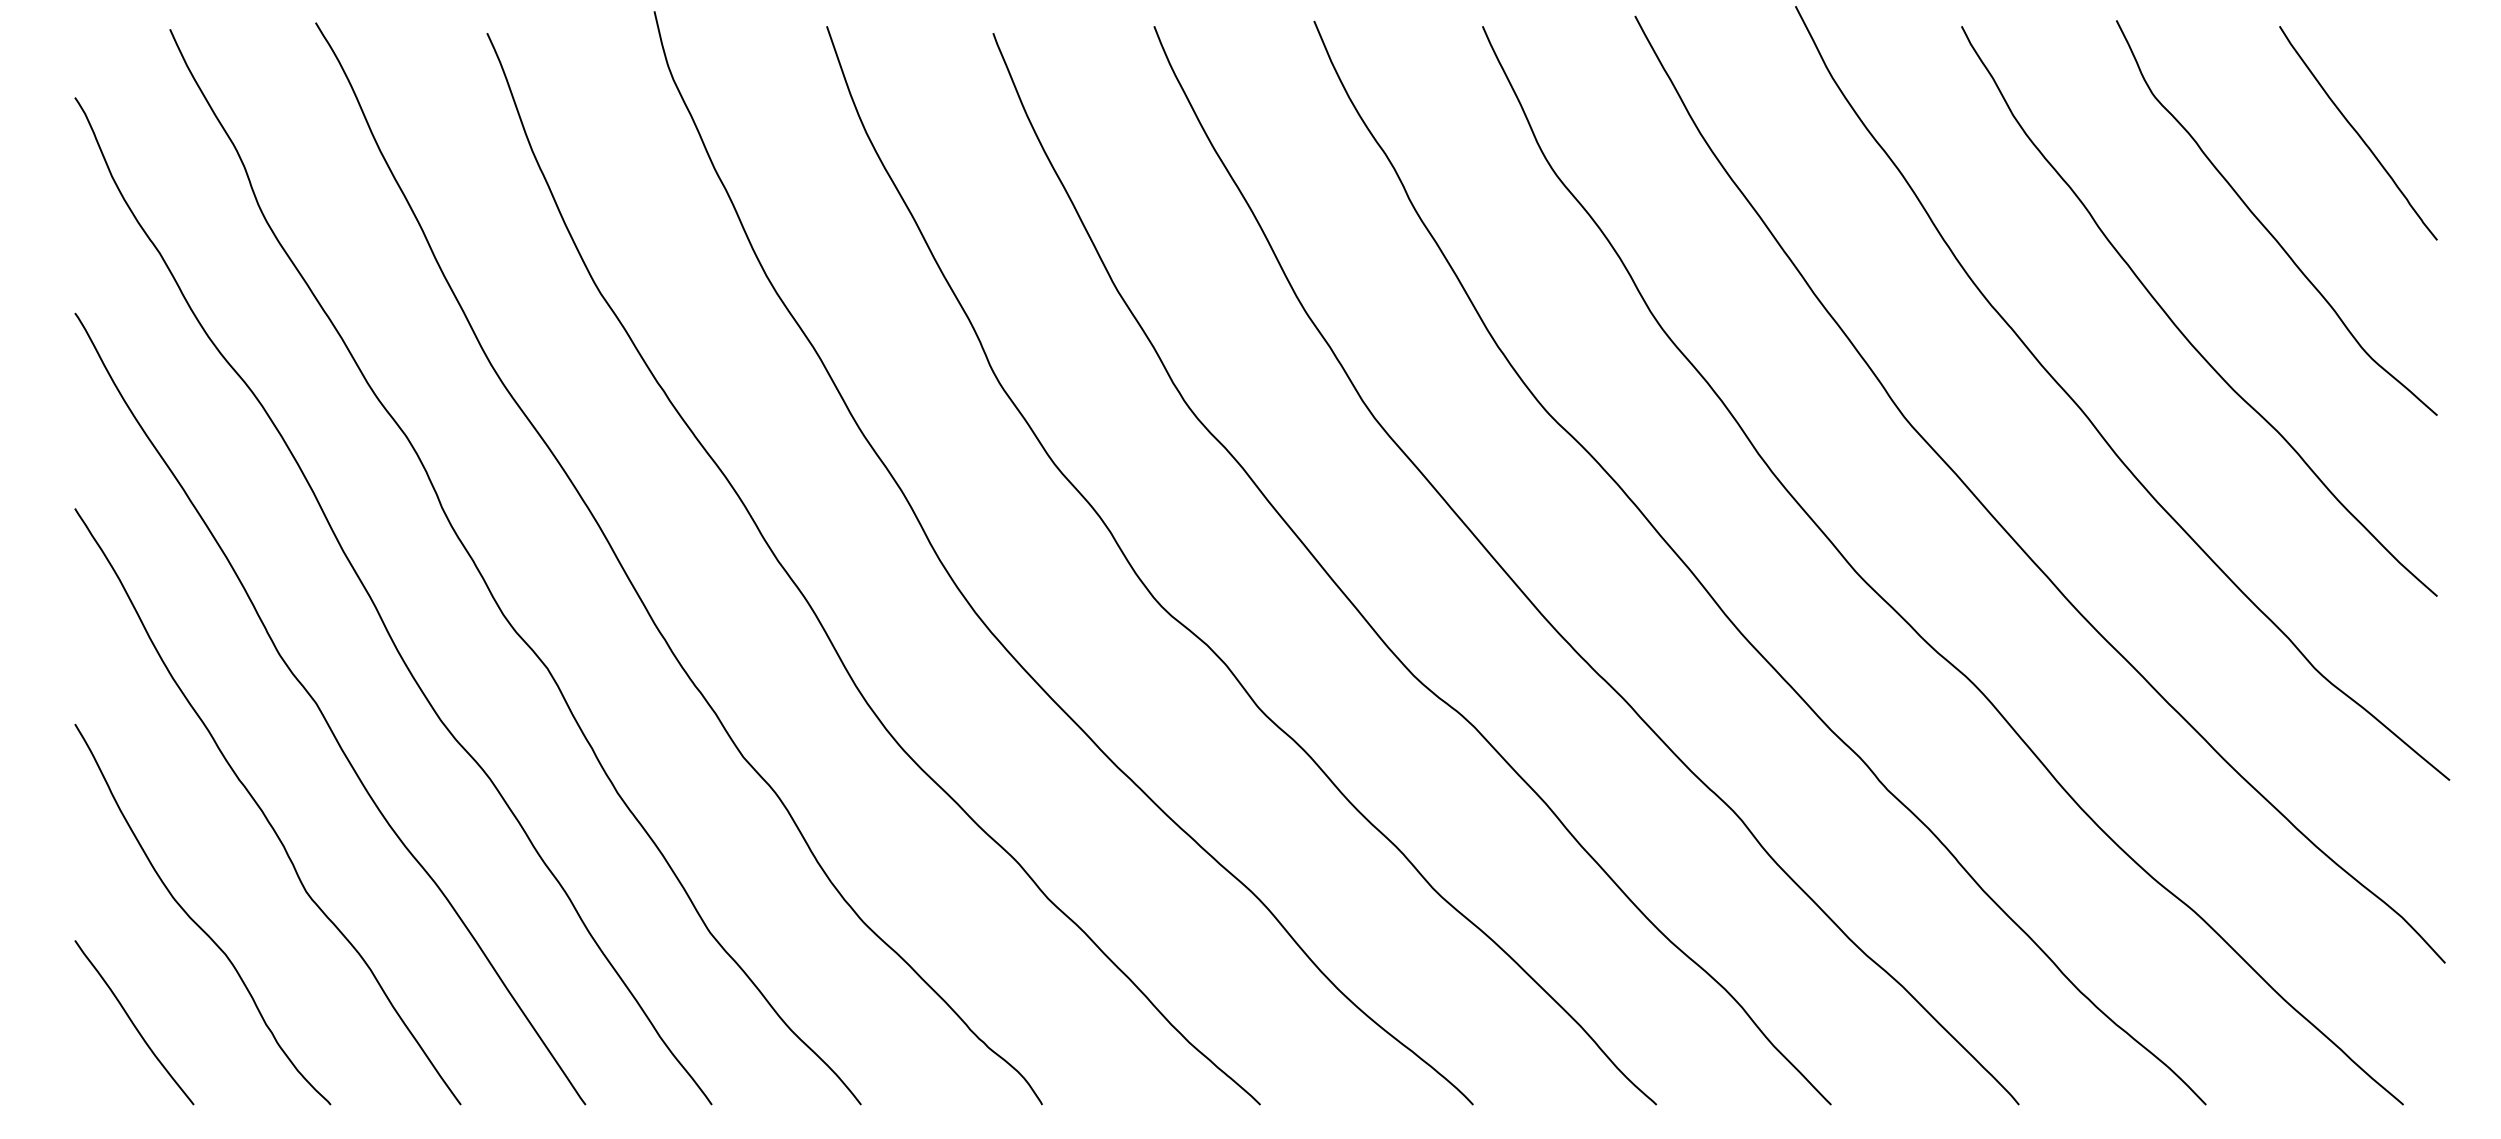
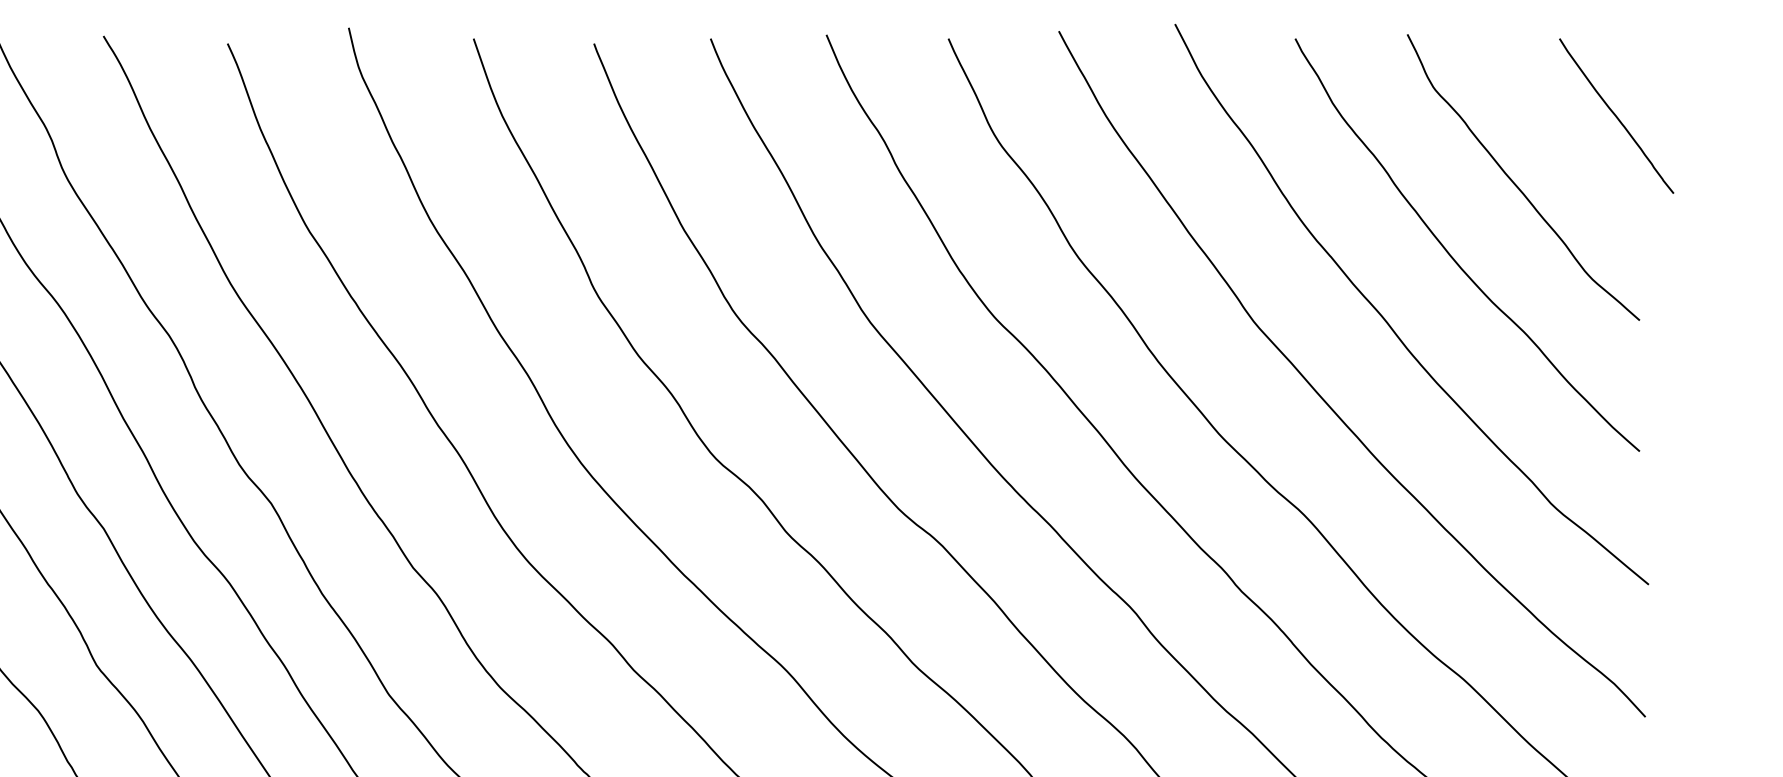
curve: (2358, 133) -> (1616, 116), moved

